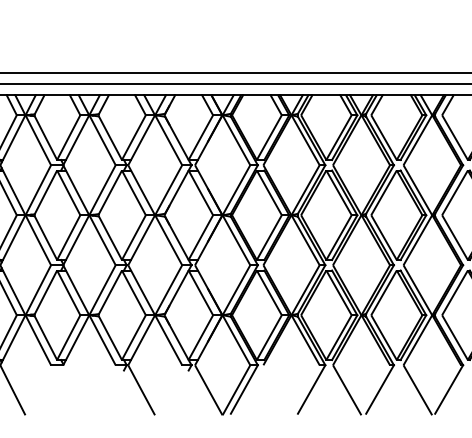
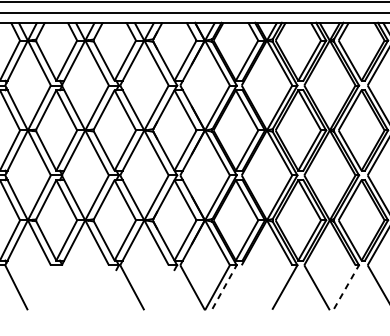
line: (244, 389) -> (224, 287), solid -> dashed
line: (380, 389) -> (346, 287), solid -> dashed

